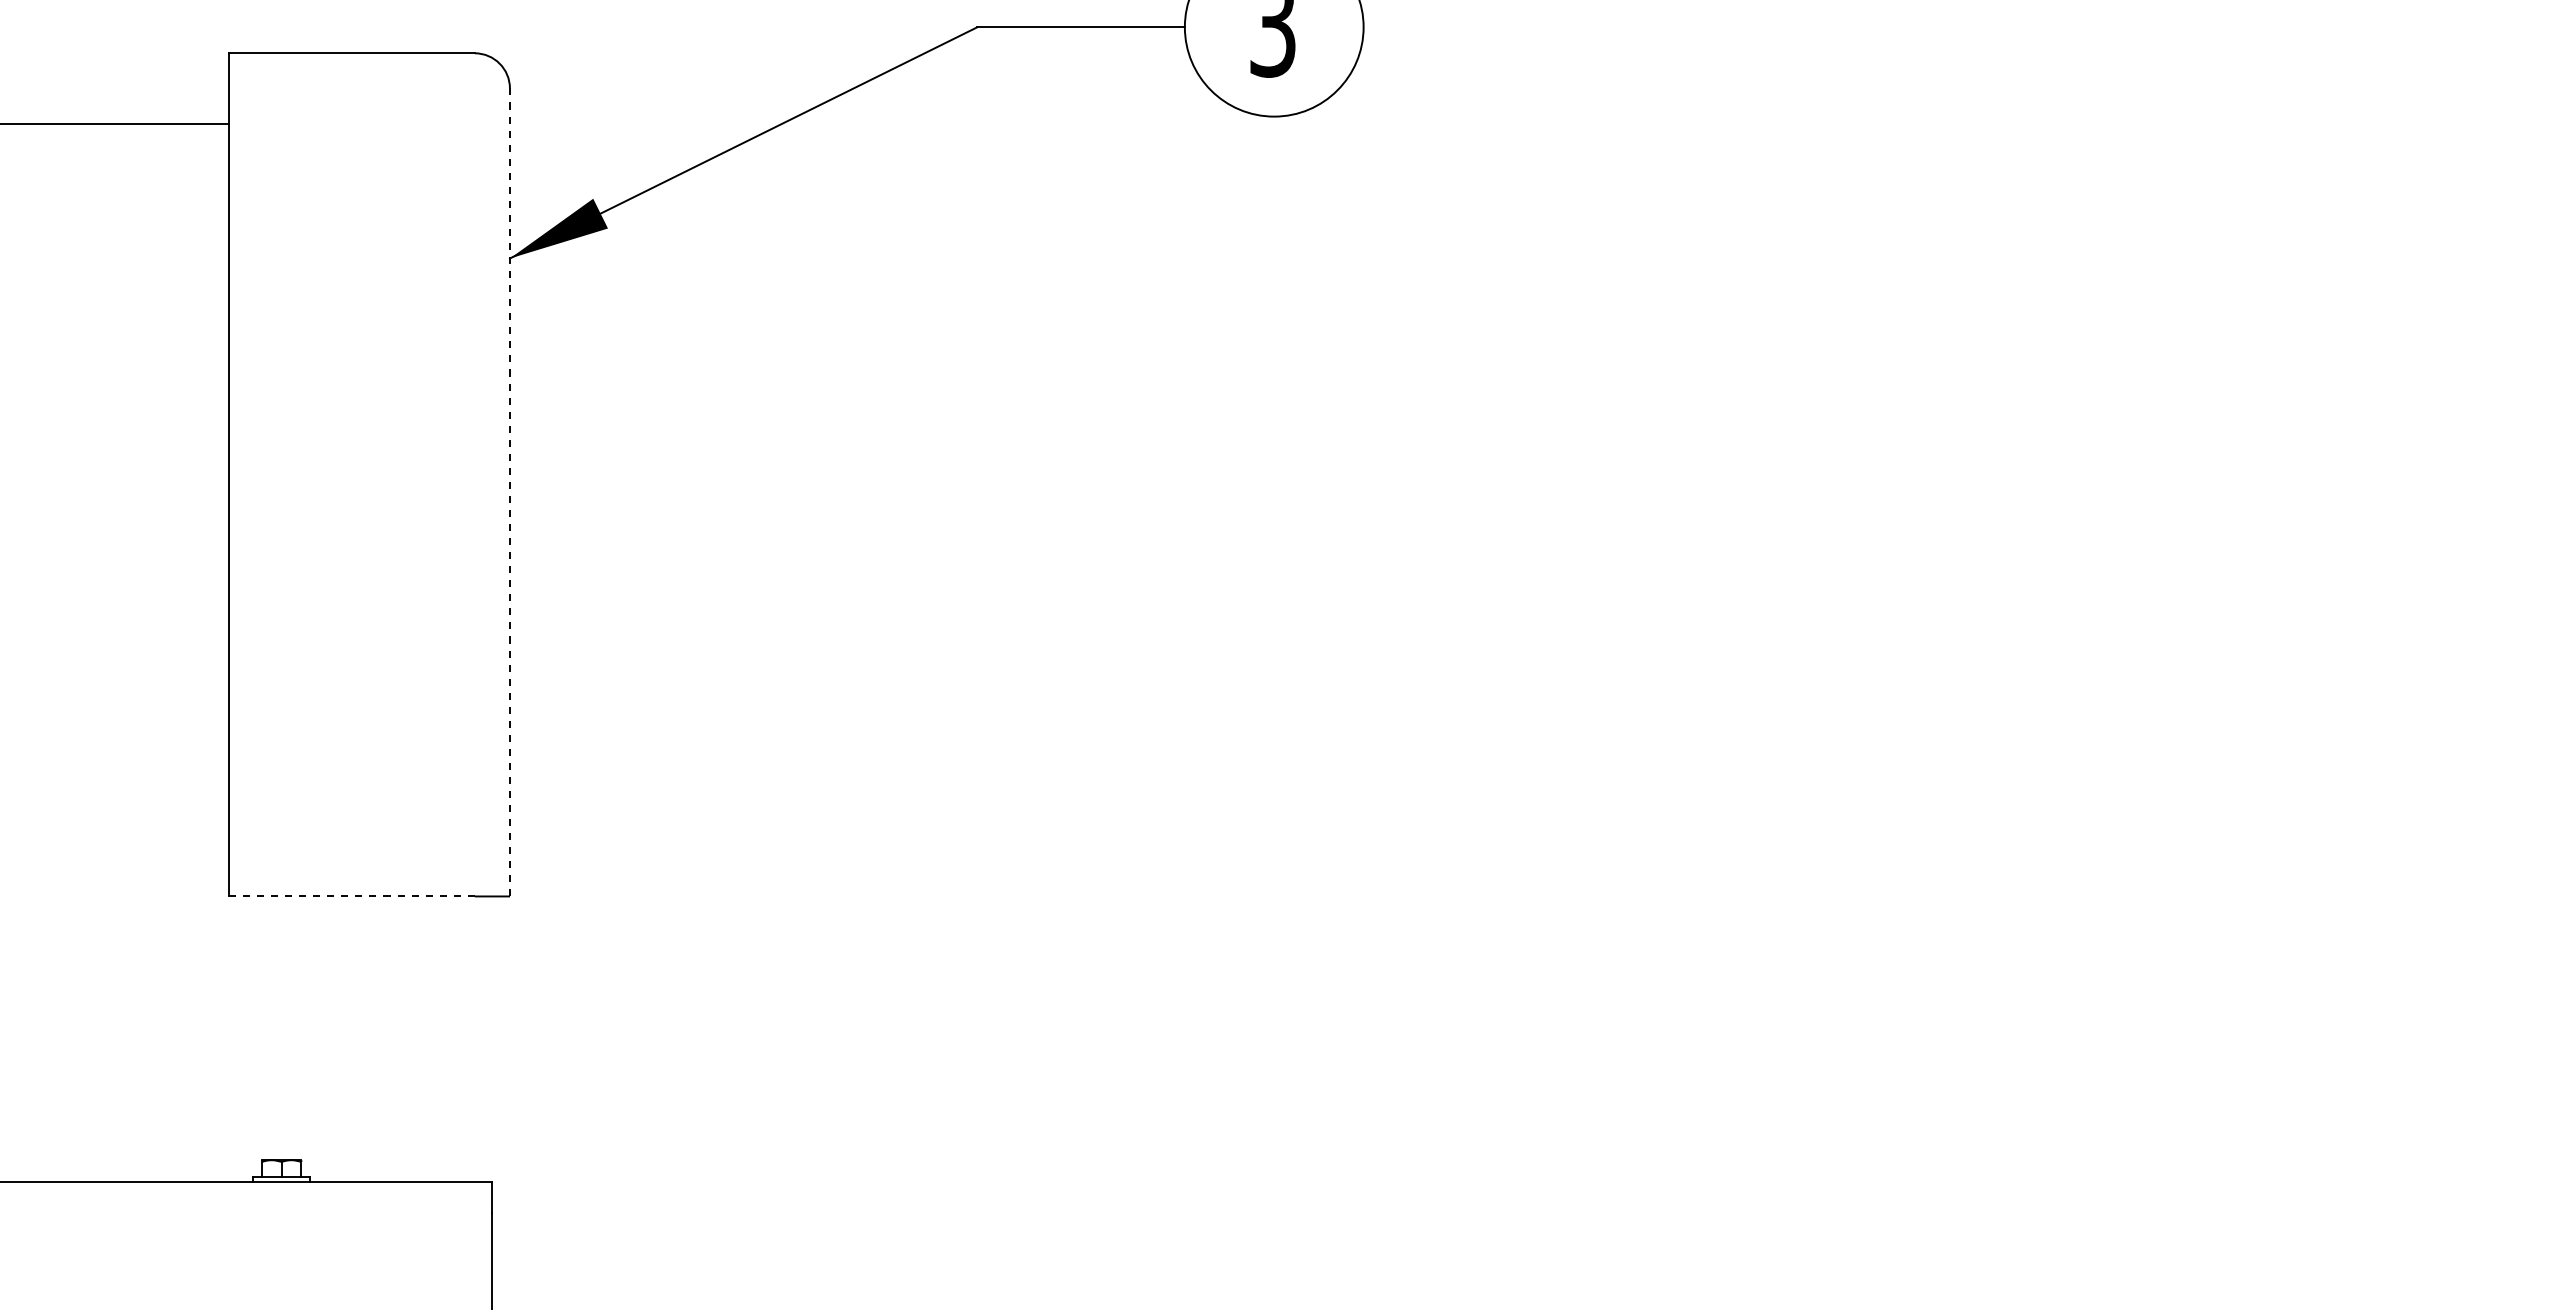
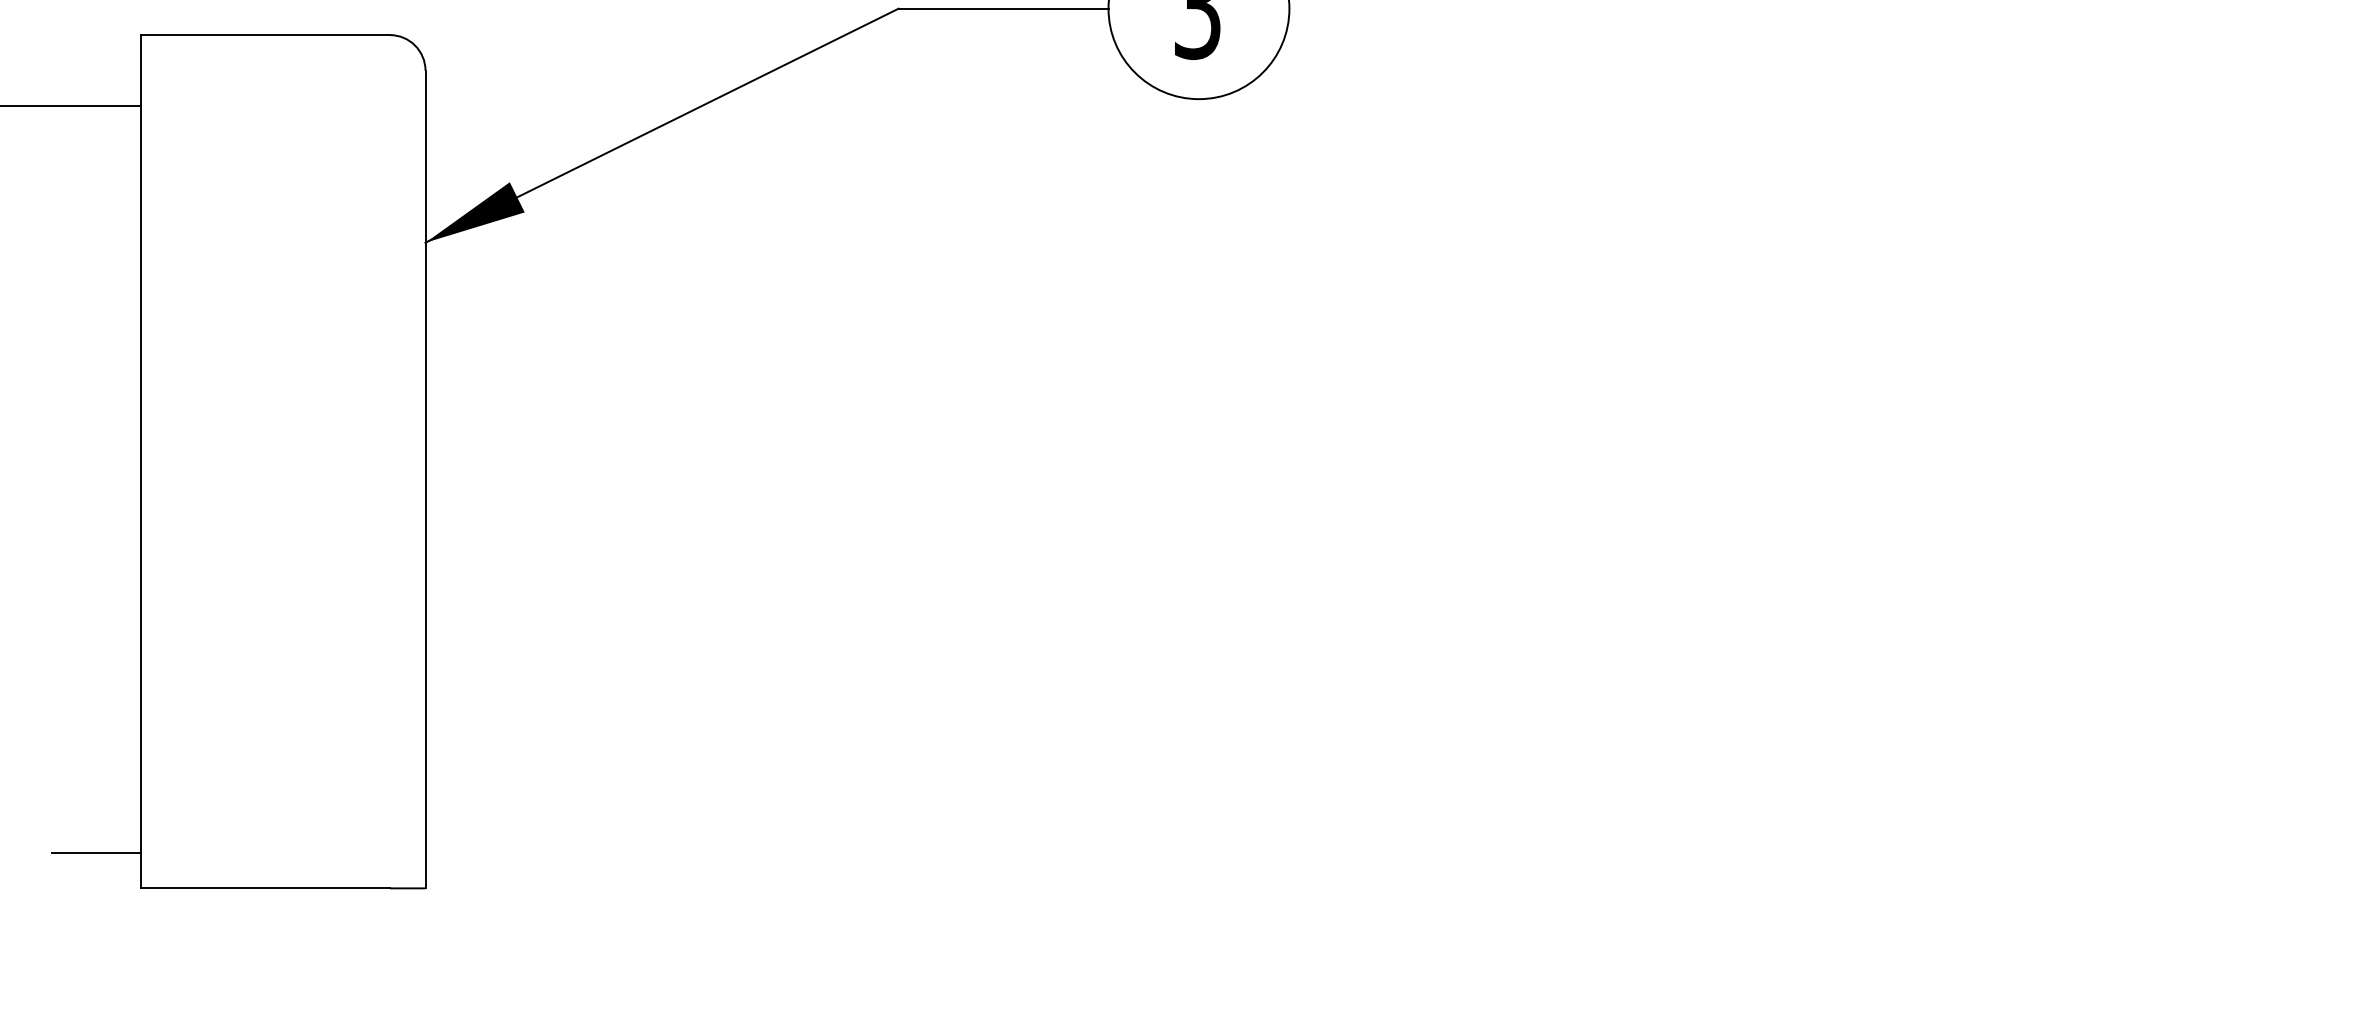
line: (509, 491) -> (425, 478), dashed -> solid
line: (184, 861) -> (96, 852), added
line: (351, 896) -> (265, 888), dashed -> solid

